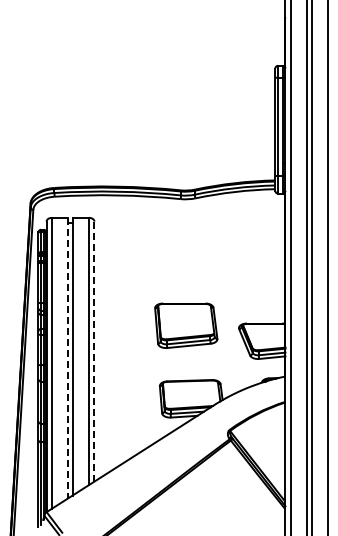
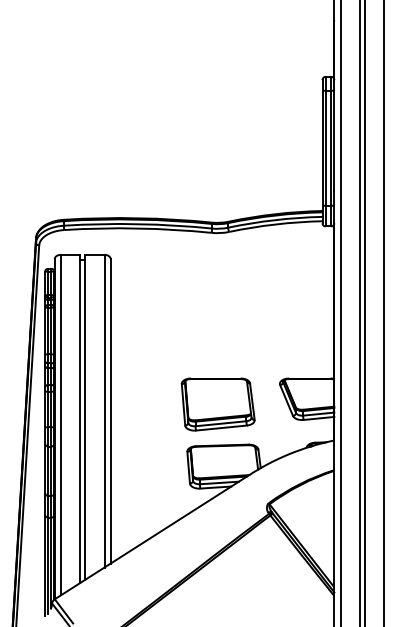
part: (186, 325) -> (218, 404), moved
line: (94, 351) -> (110, 411), dashed -> solid
line: (68, 358) -> (80, 419), dashed -> solid

